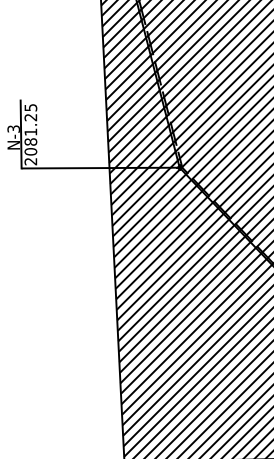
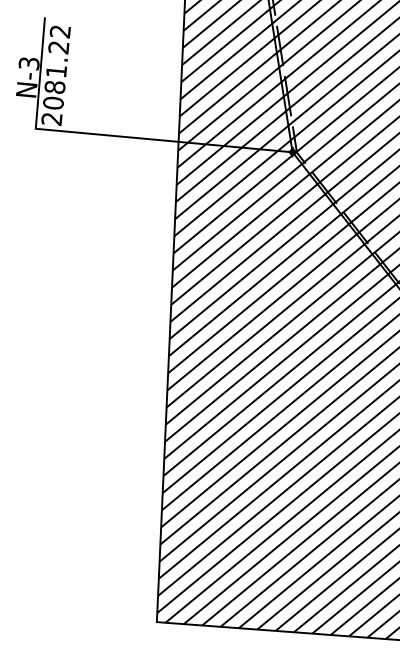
text: (30, 107) -> (59, 31), 2081.25 -> 2081.22

